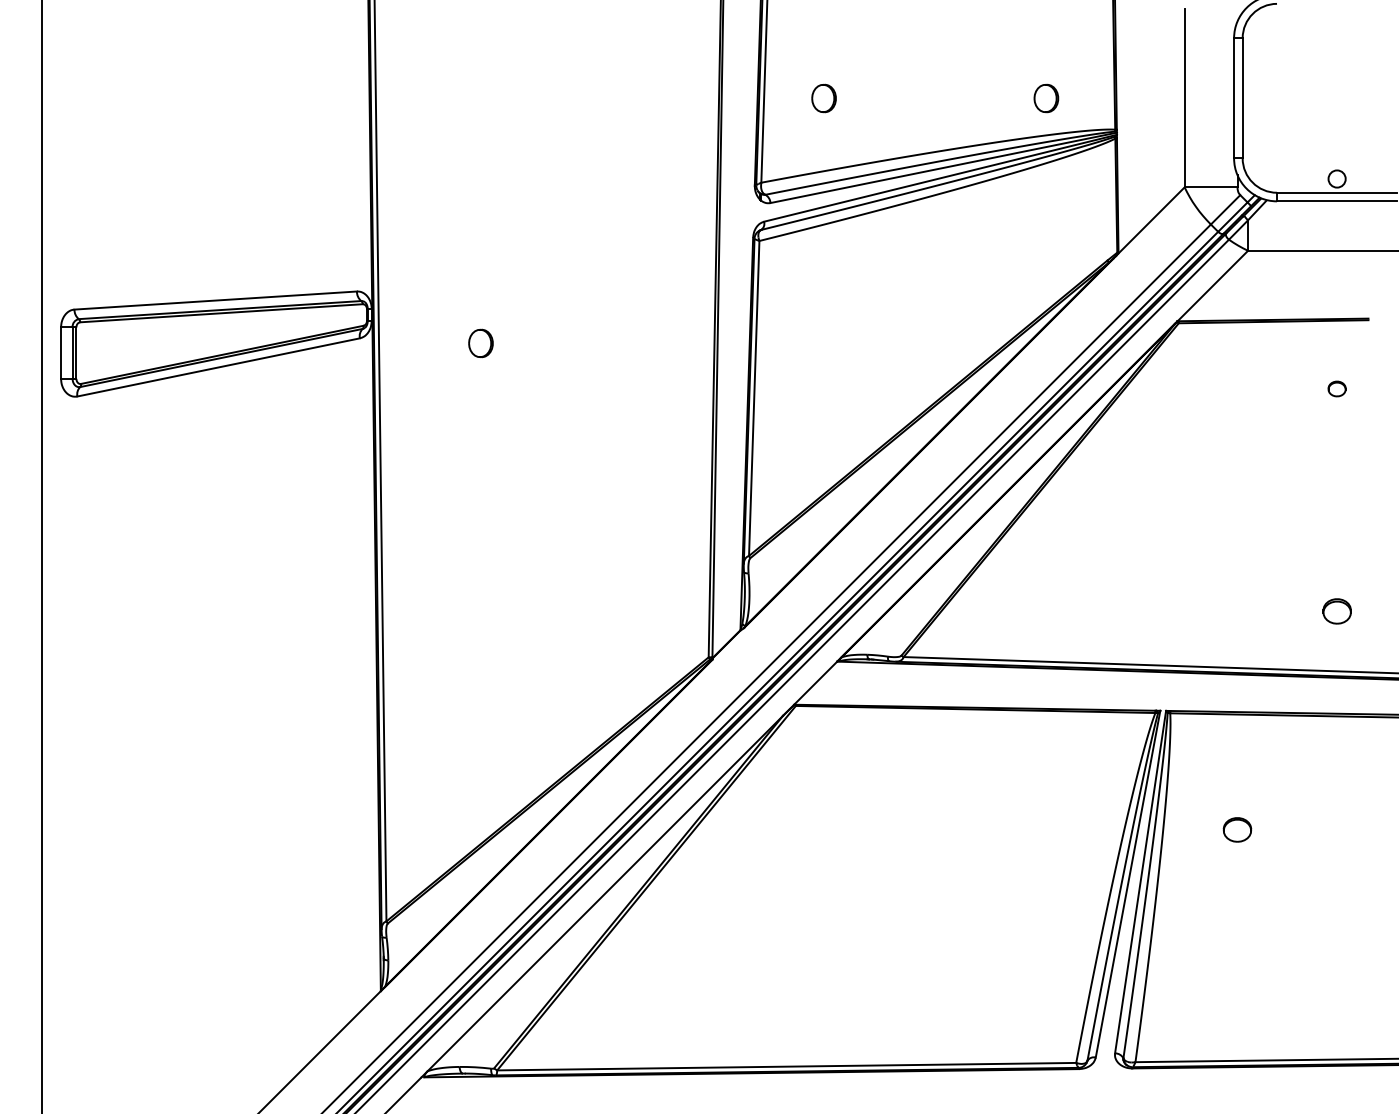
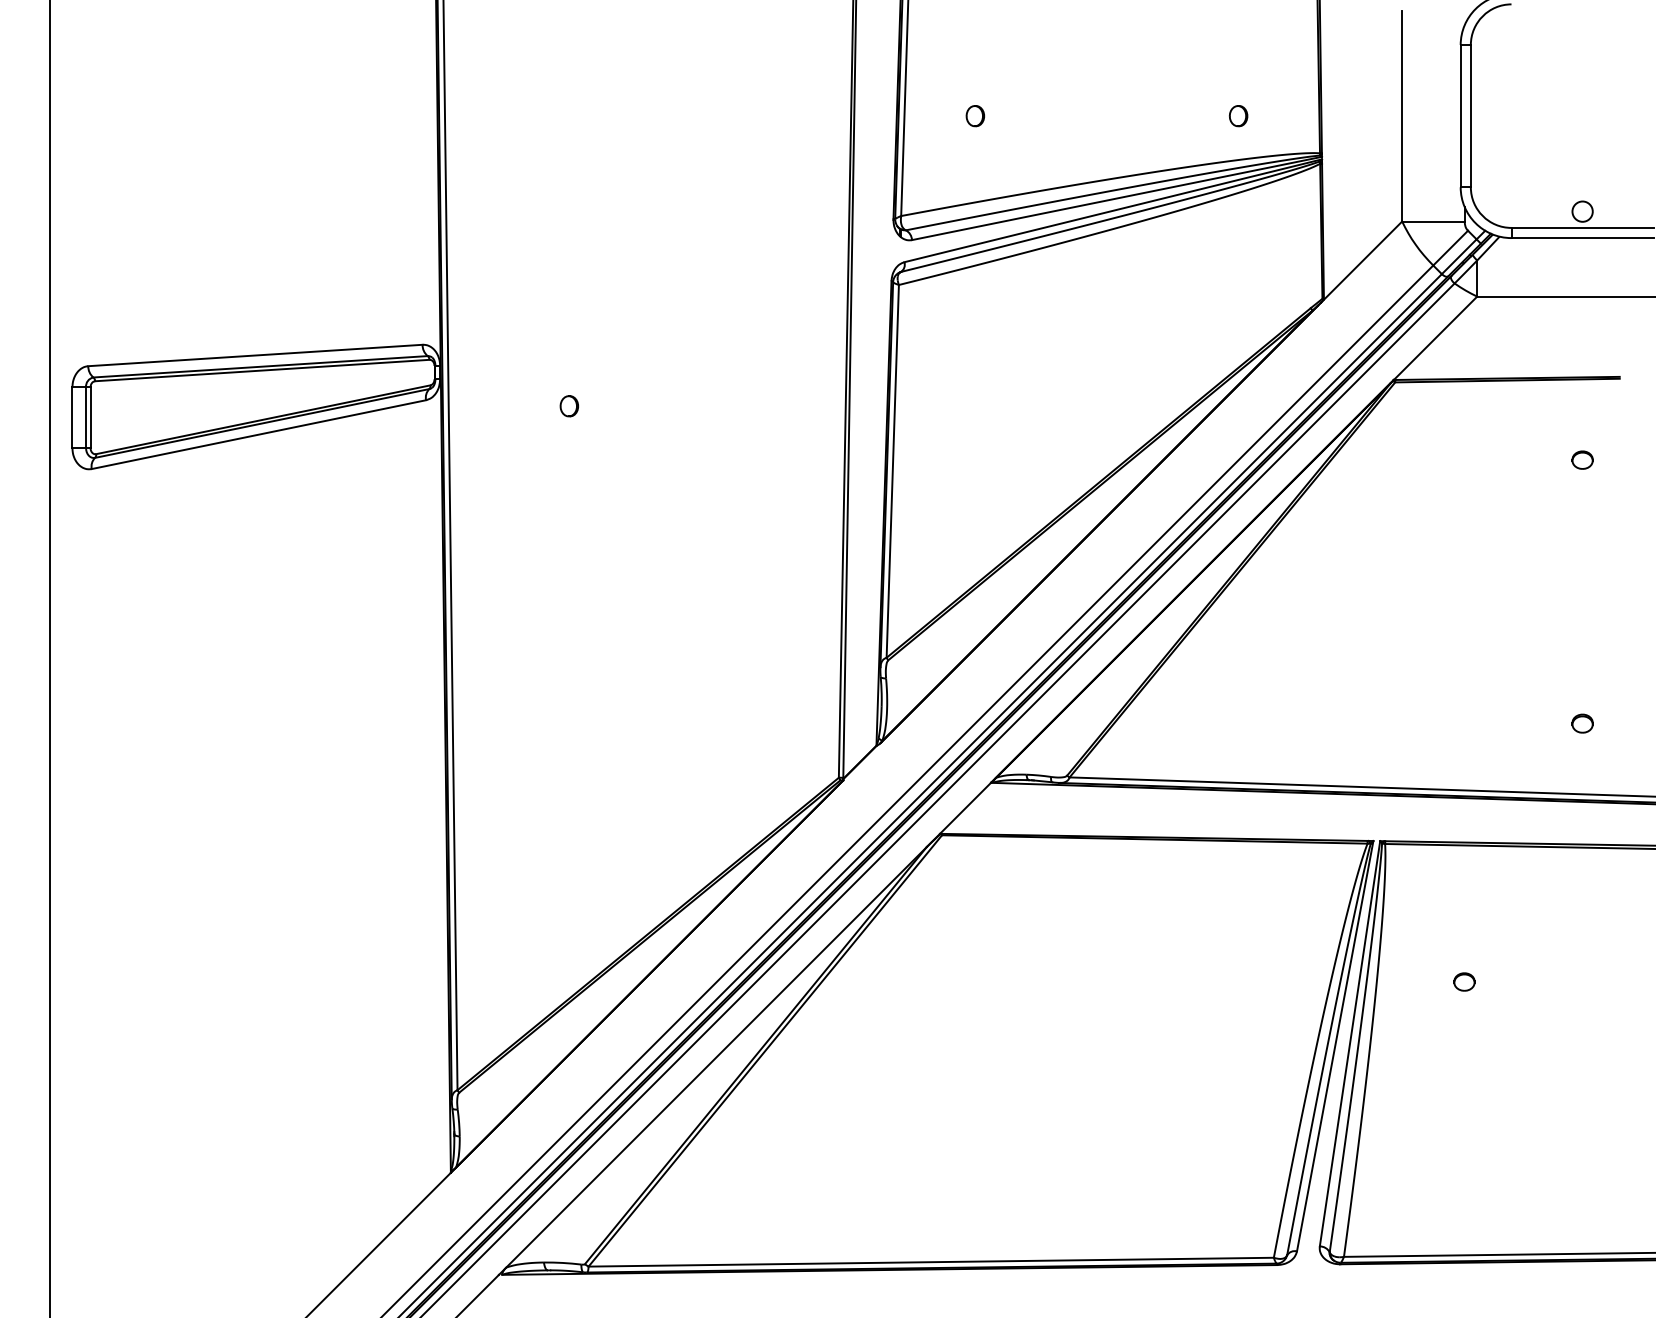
part: (823, 97) -> (974, 115), size x0.62
part: (1046, 97) -> (1238, 115), size x0.62
part: (480, 343) -> (568, 406), size x0.62
part: (1336, 611) -> (1581, 723), size x0.62
part: (1236, 829) -> (1463, 981), size x0.62

